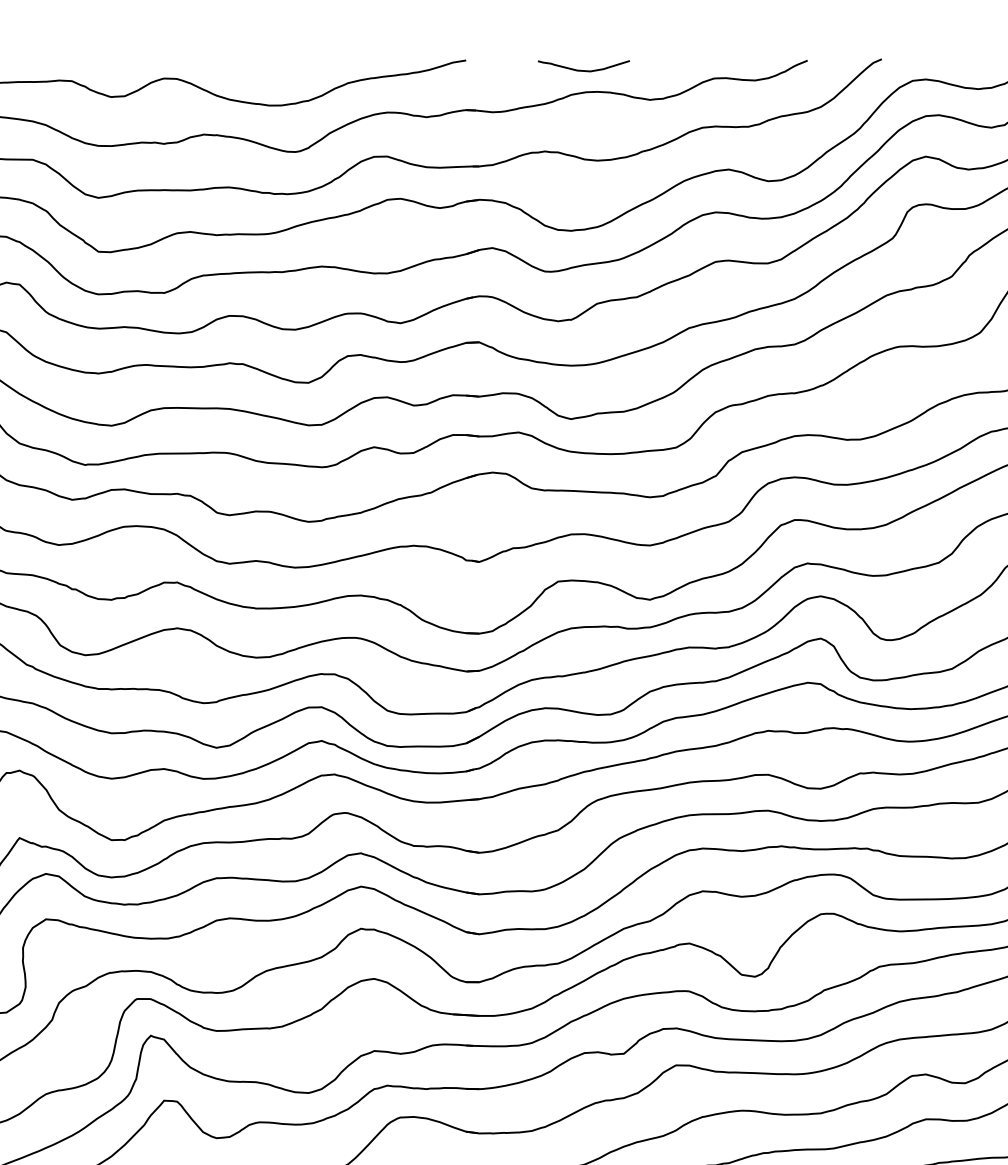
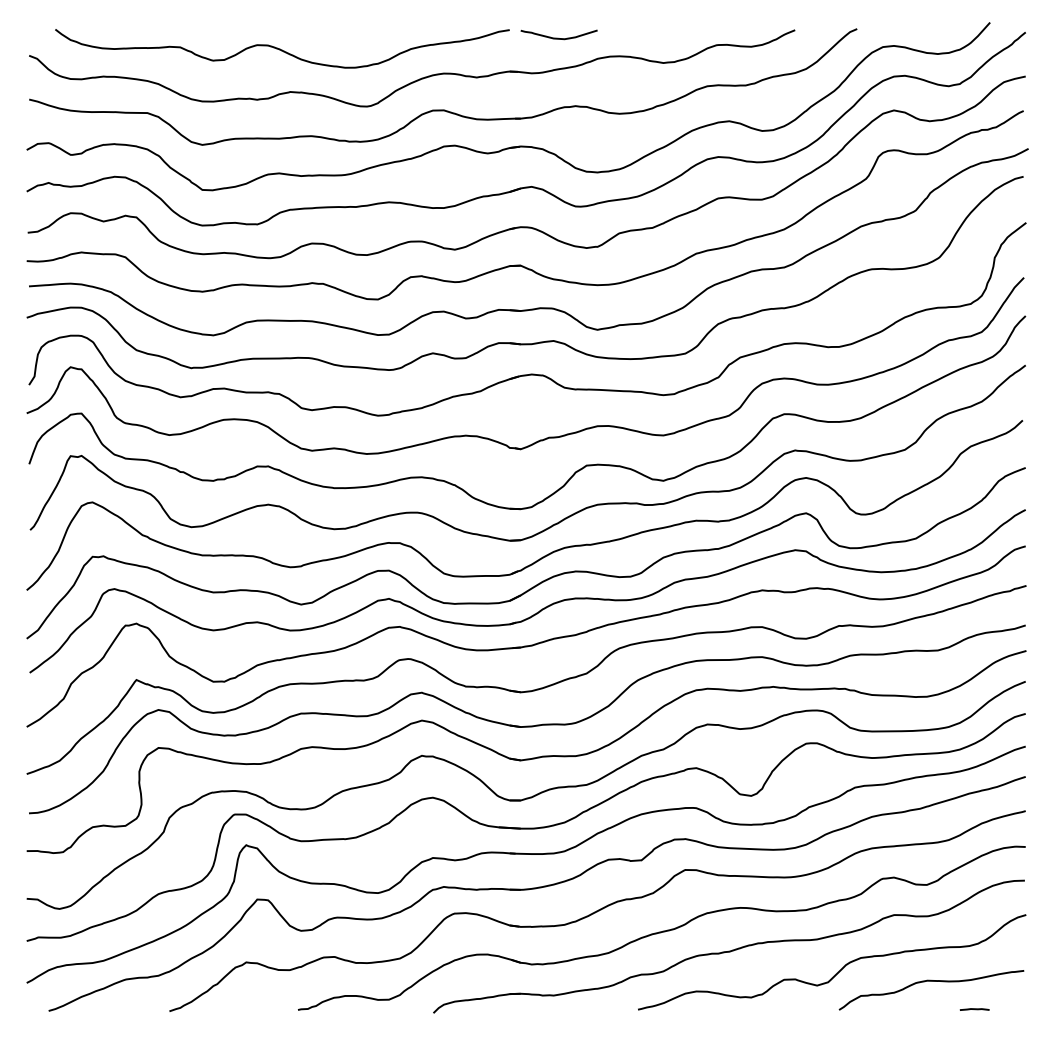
curve: (583, 69) -> (558, 37), moved

